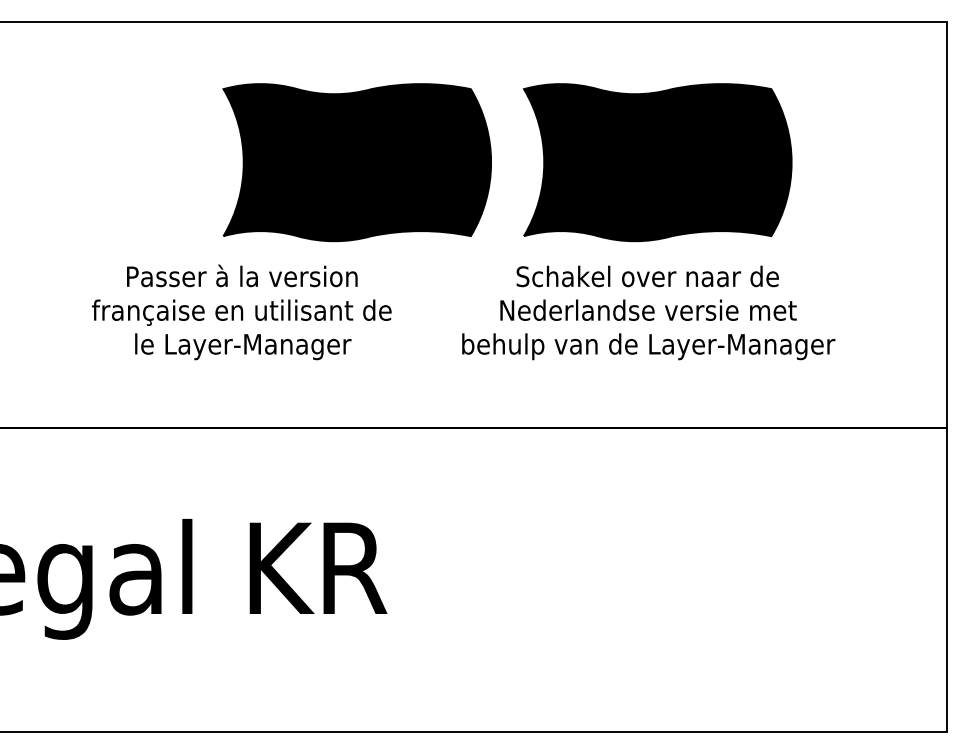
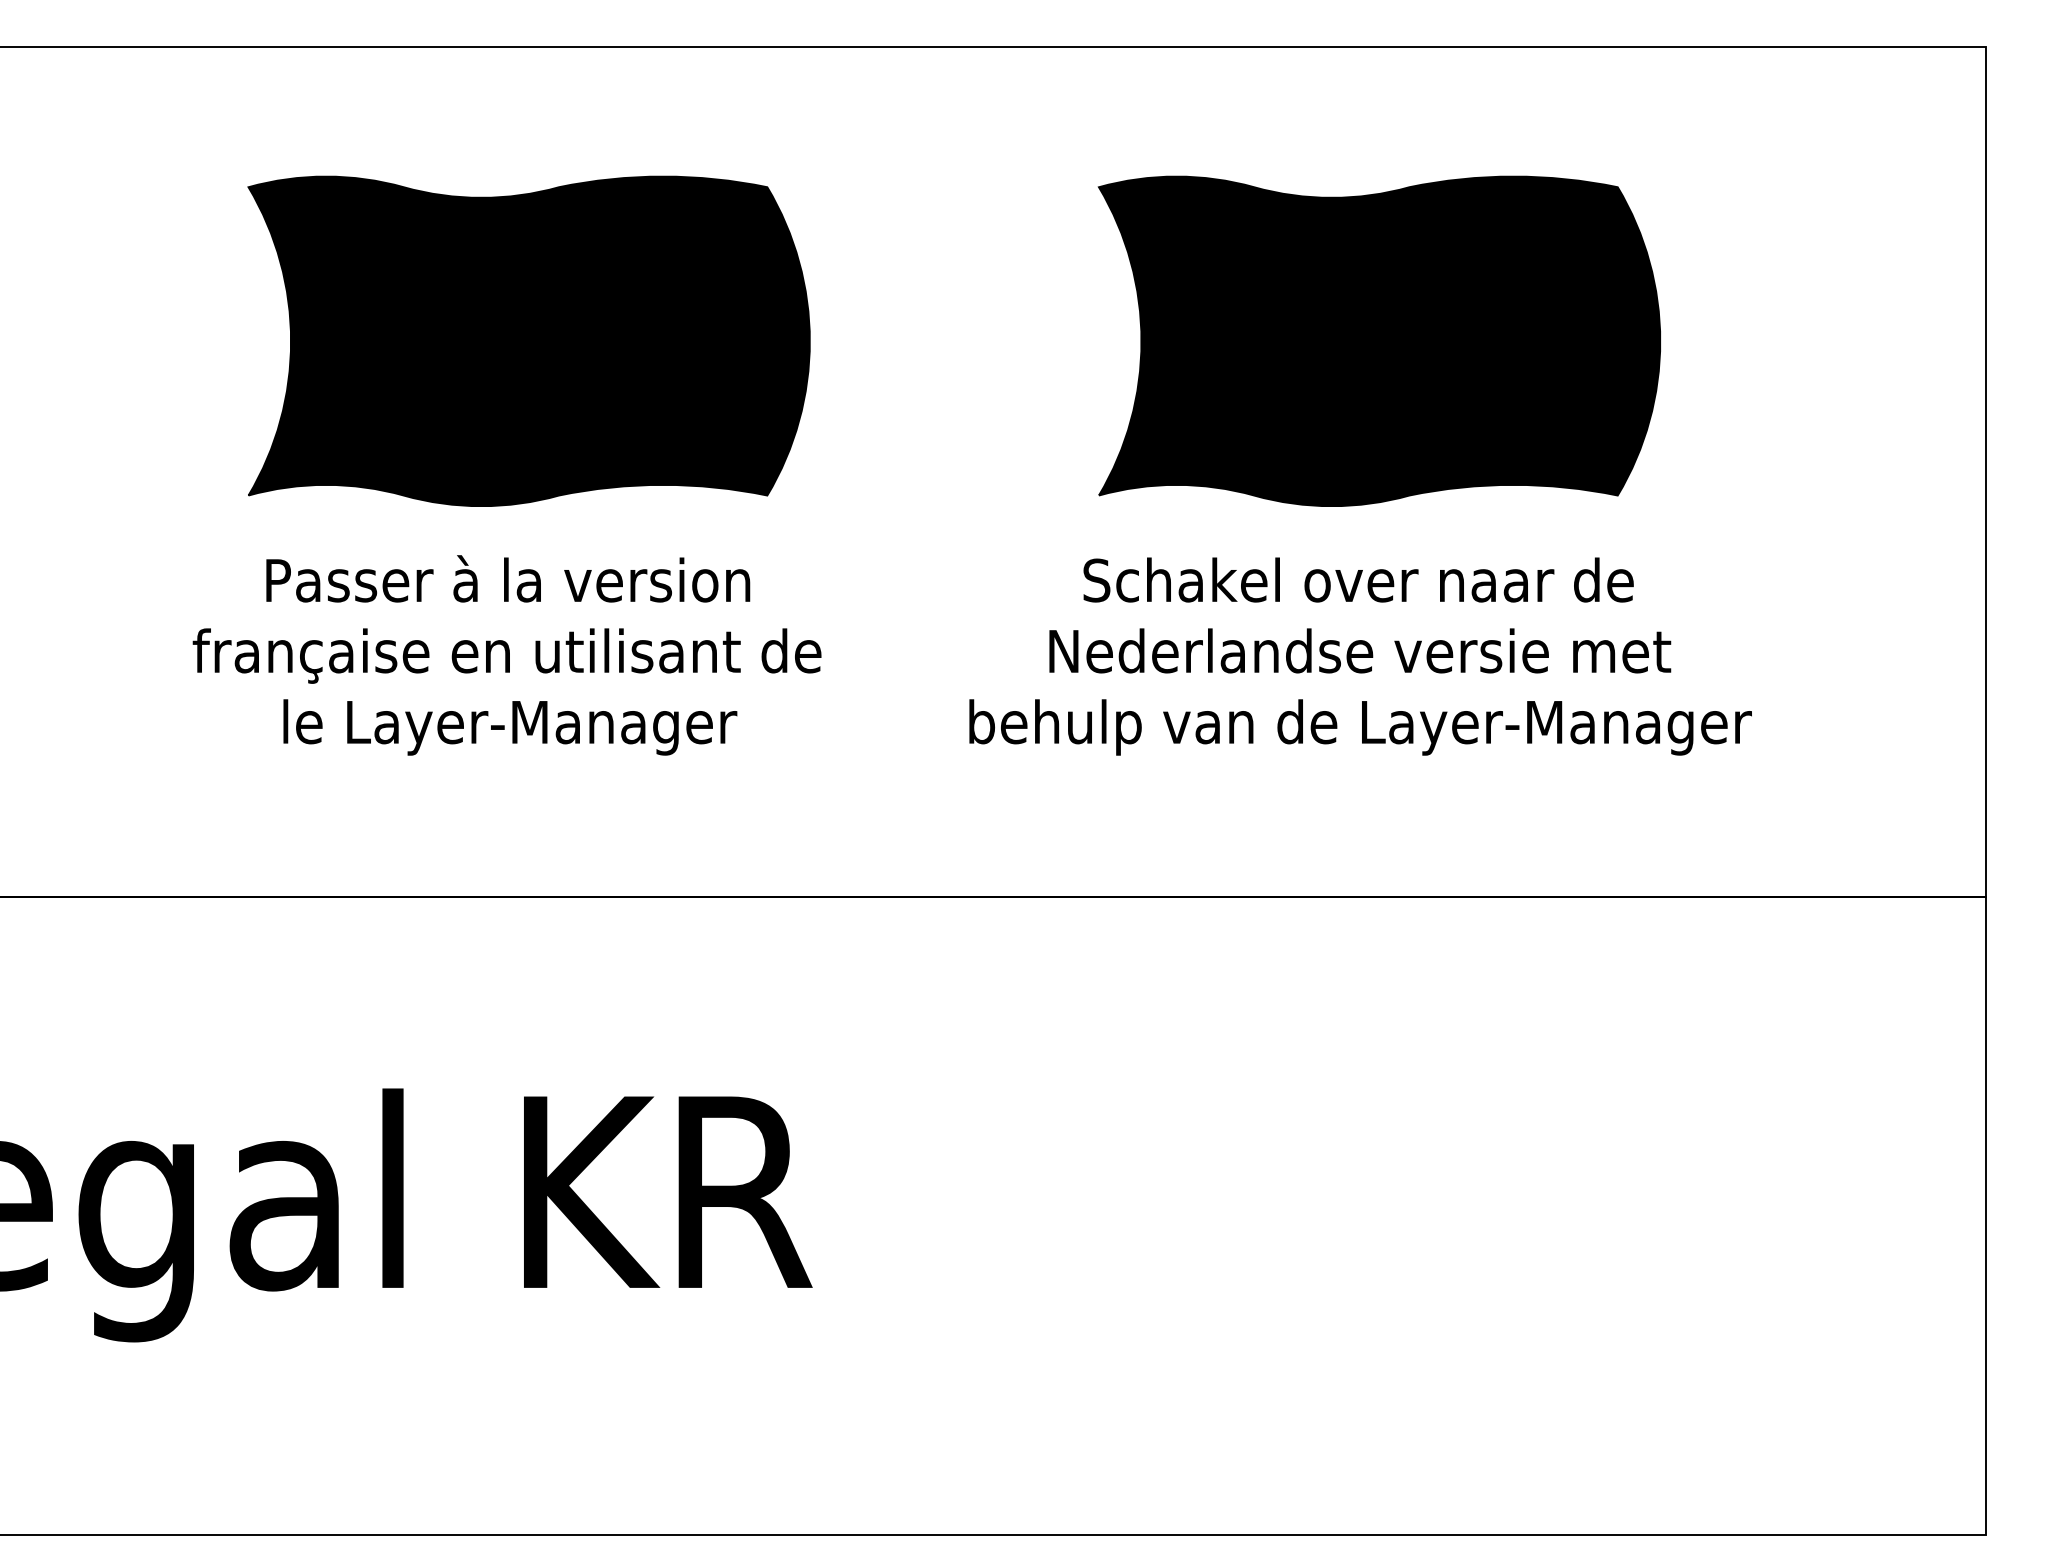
part: (356, 162) -> (527, 341), moved

